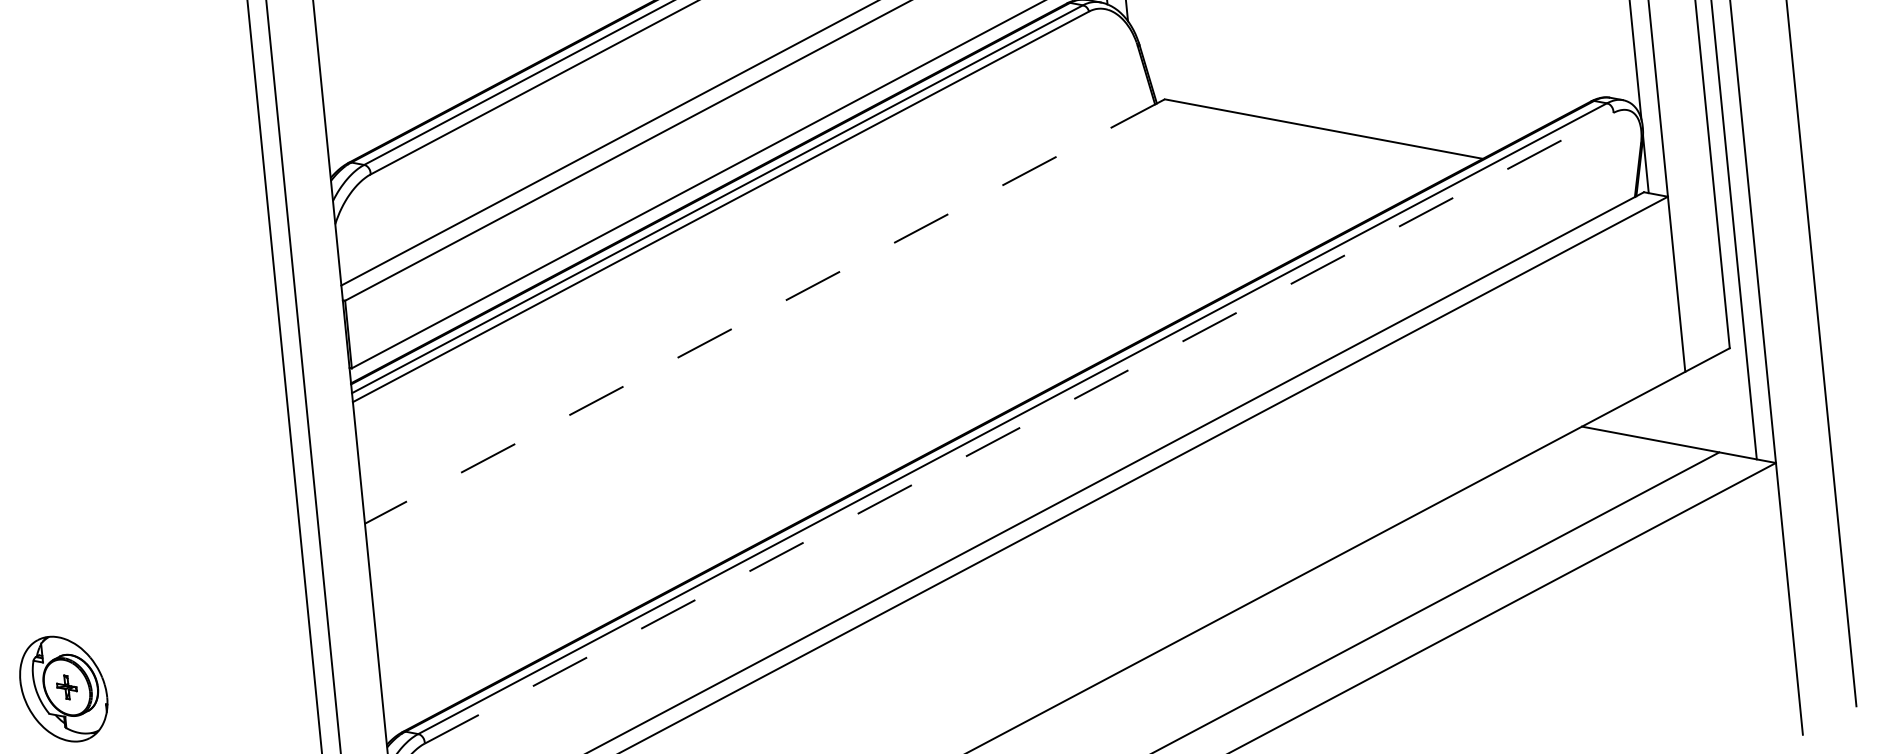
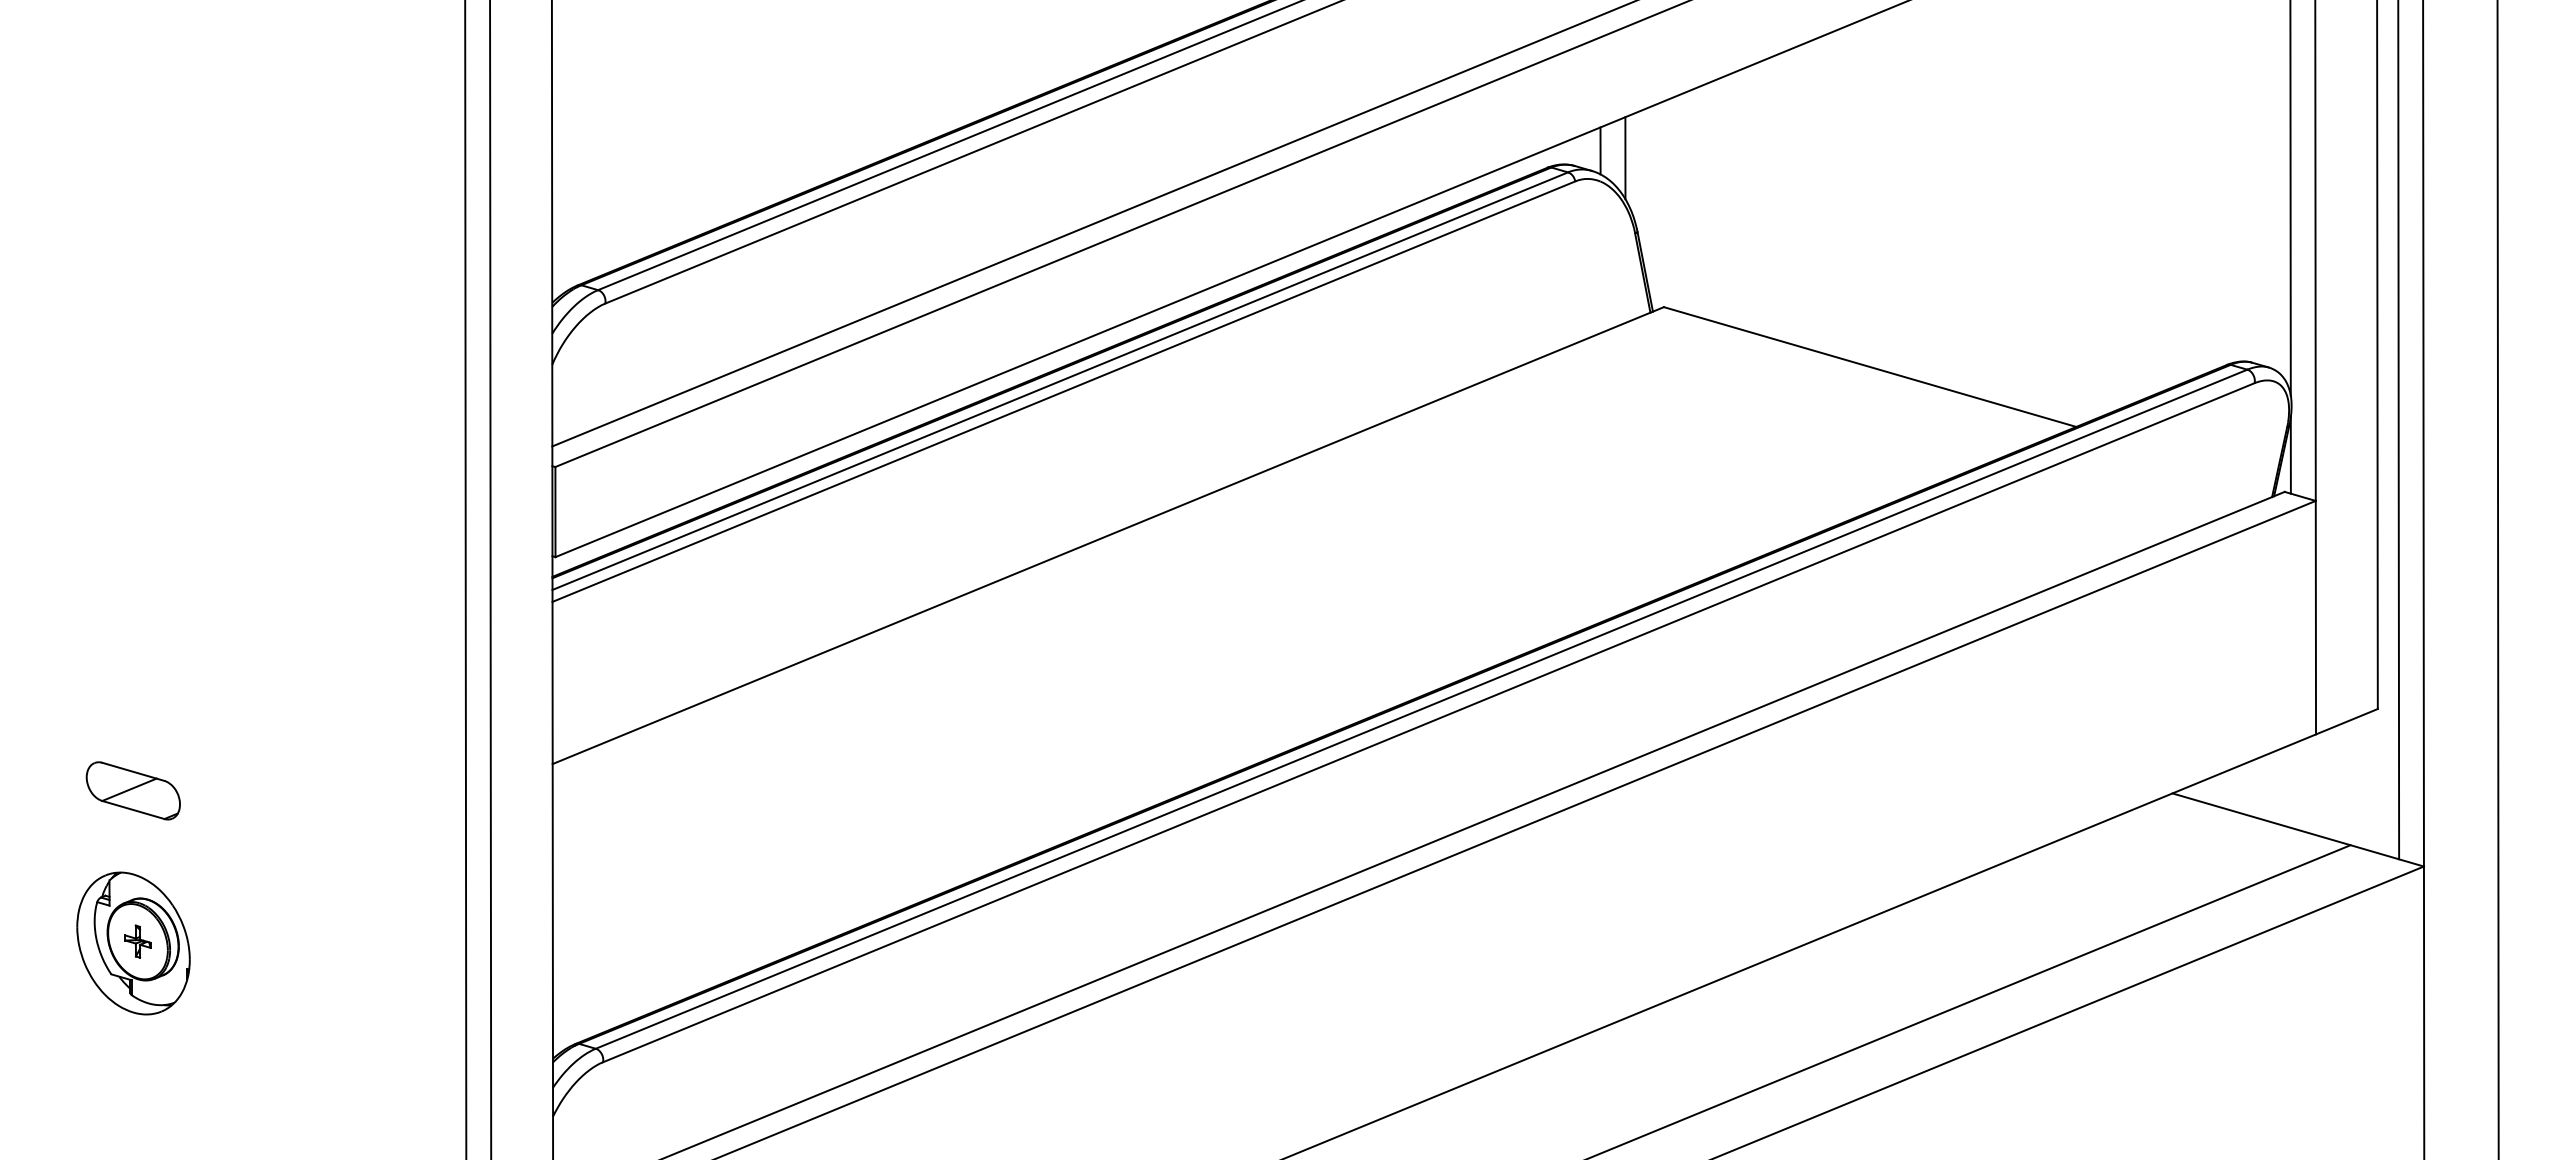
line: (765, 311) -> (1108, 535), dashed -> solid
line: (1018, 428) -> (1428, 722), dashed -> solid
part: (51, 574) -> (132, 790), added

